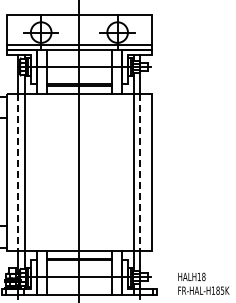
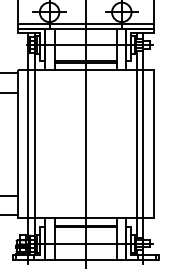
line: (18, 172) -> (28, 144), dashed -> solid
line: (140, 172) -> (143, 144), dashed -> solid

